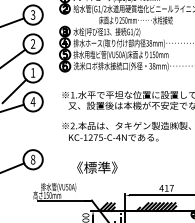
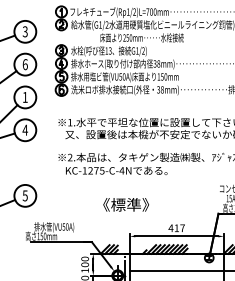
text: (32, 43) -> (24, 64), 2 -> 6
text: (32, 159) -> (24, 195), 8 -> 5
text: (96, 167) -> (125, 204), moved

